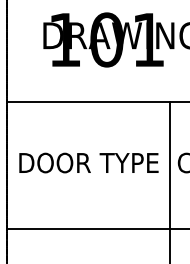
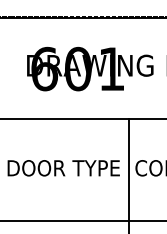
text: (65, 39) -> (44, 68), 101 -> 601

